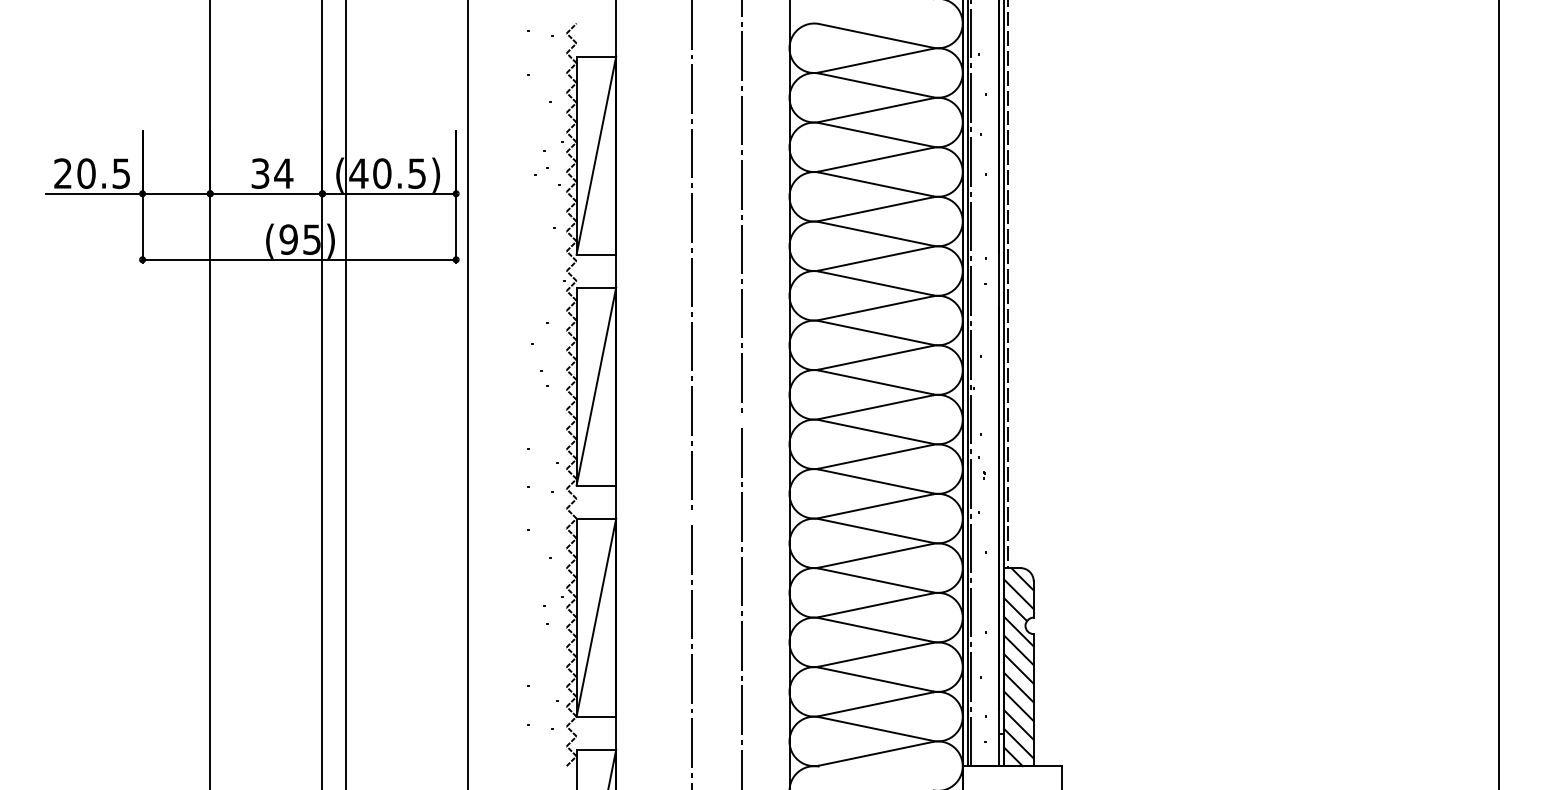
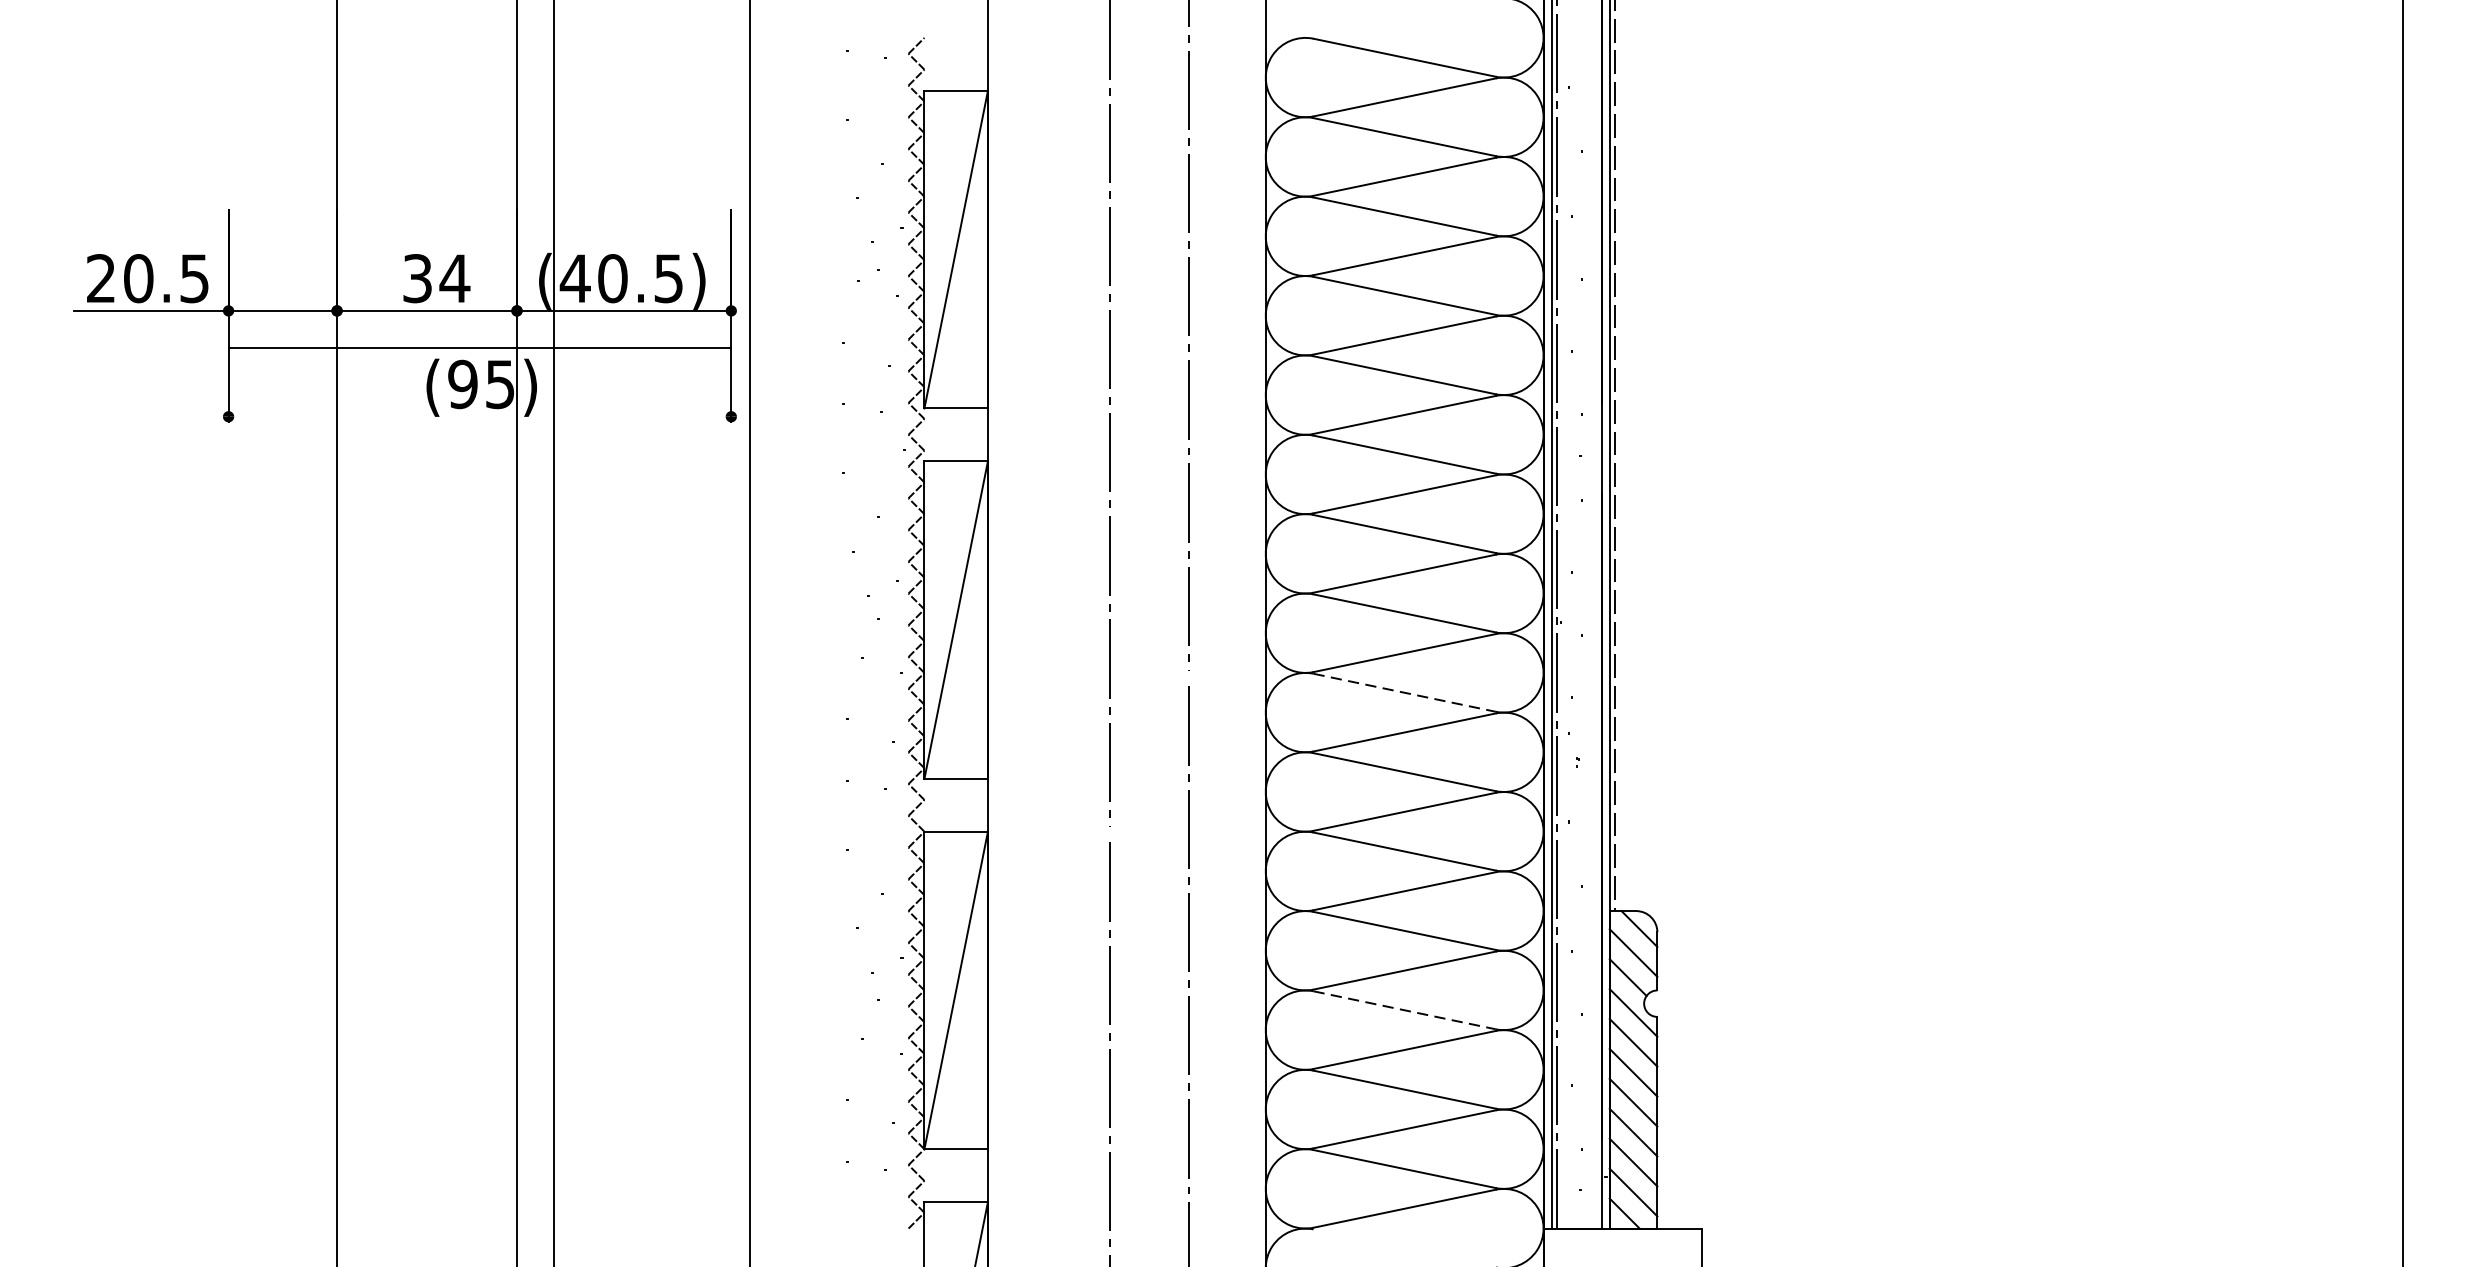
line: (299, 259) -> (480, 347), moved
line: (876, 432) -> (1405, 693), solid -> dashed
line: (876, 630) -> (1405, 1011), solid -> dashed

